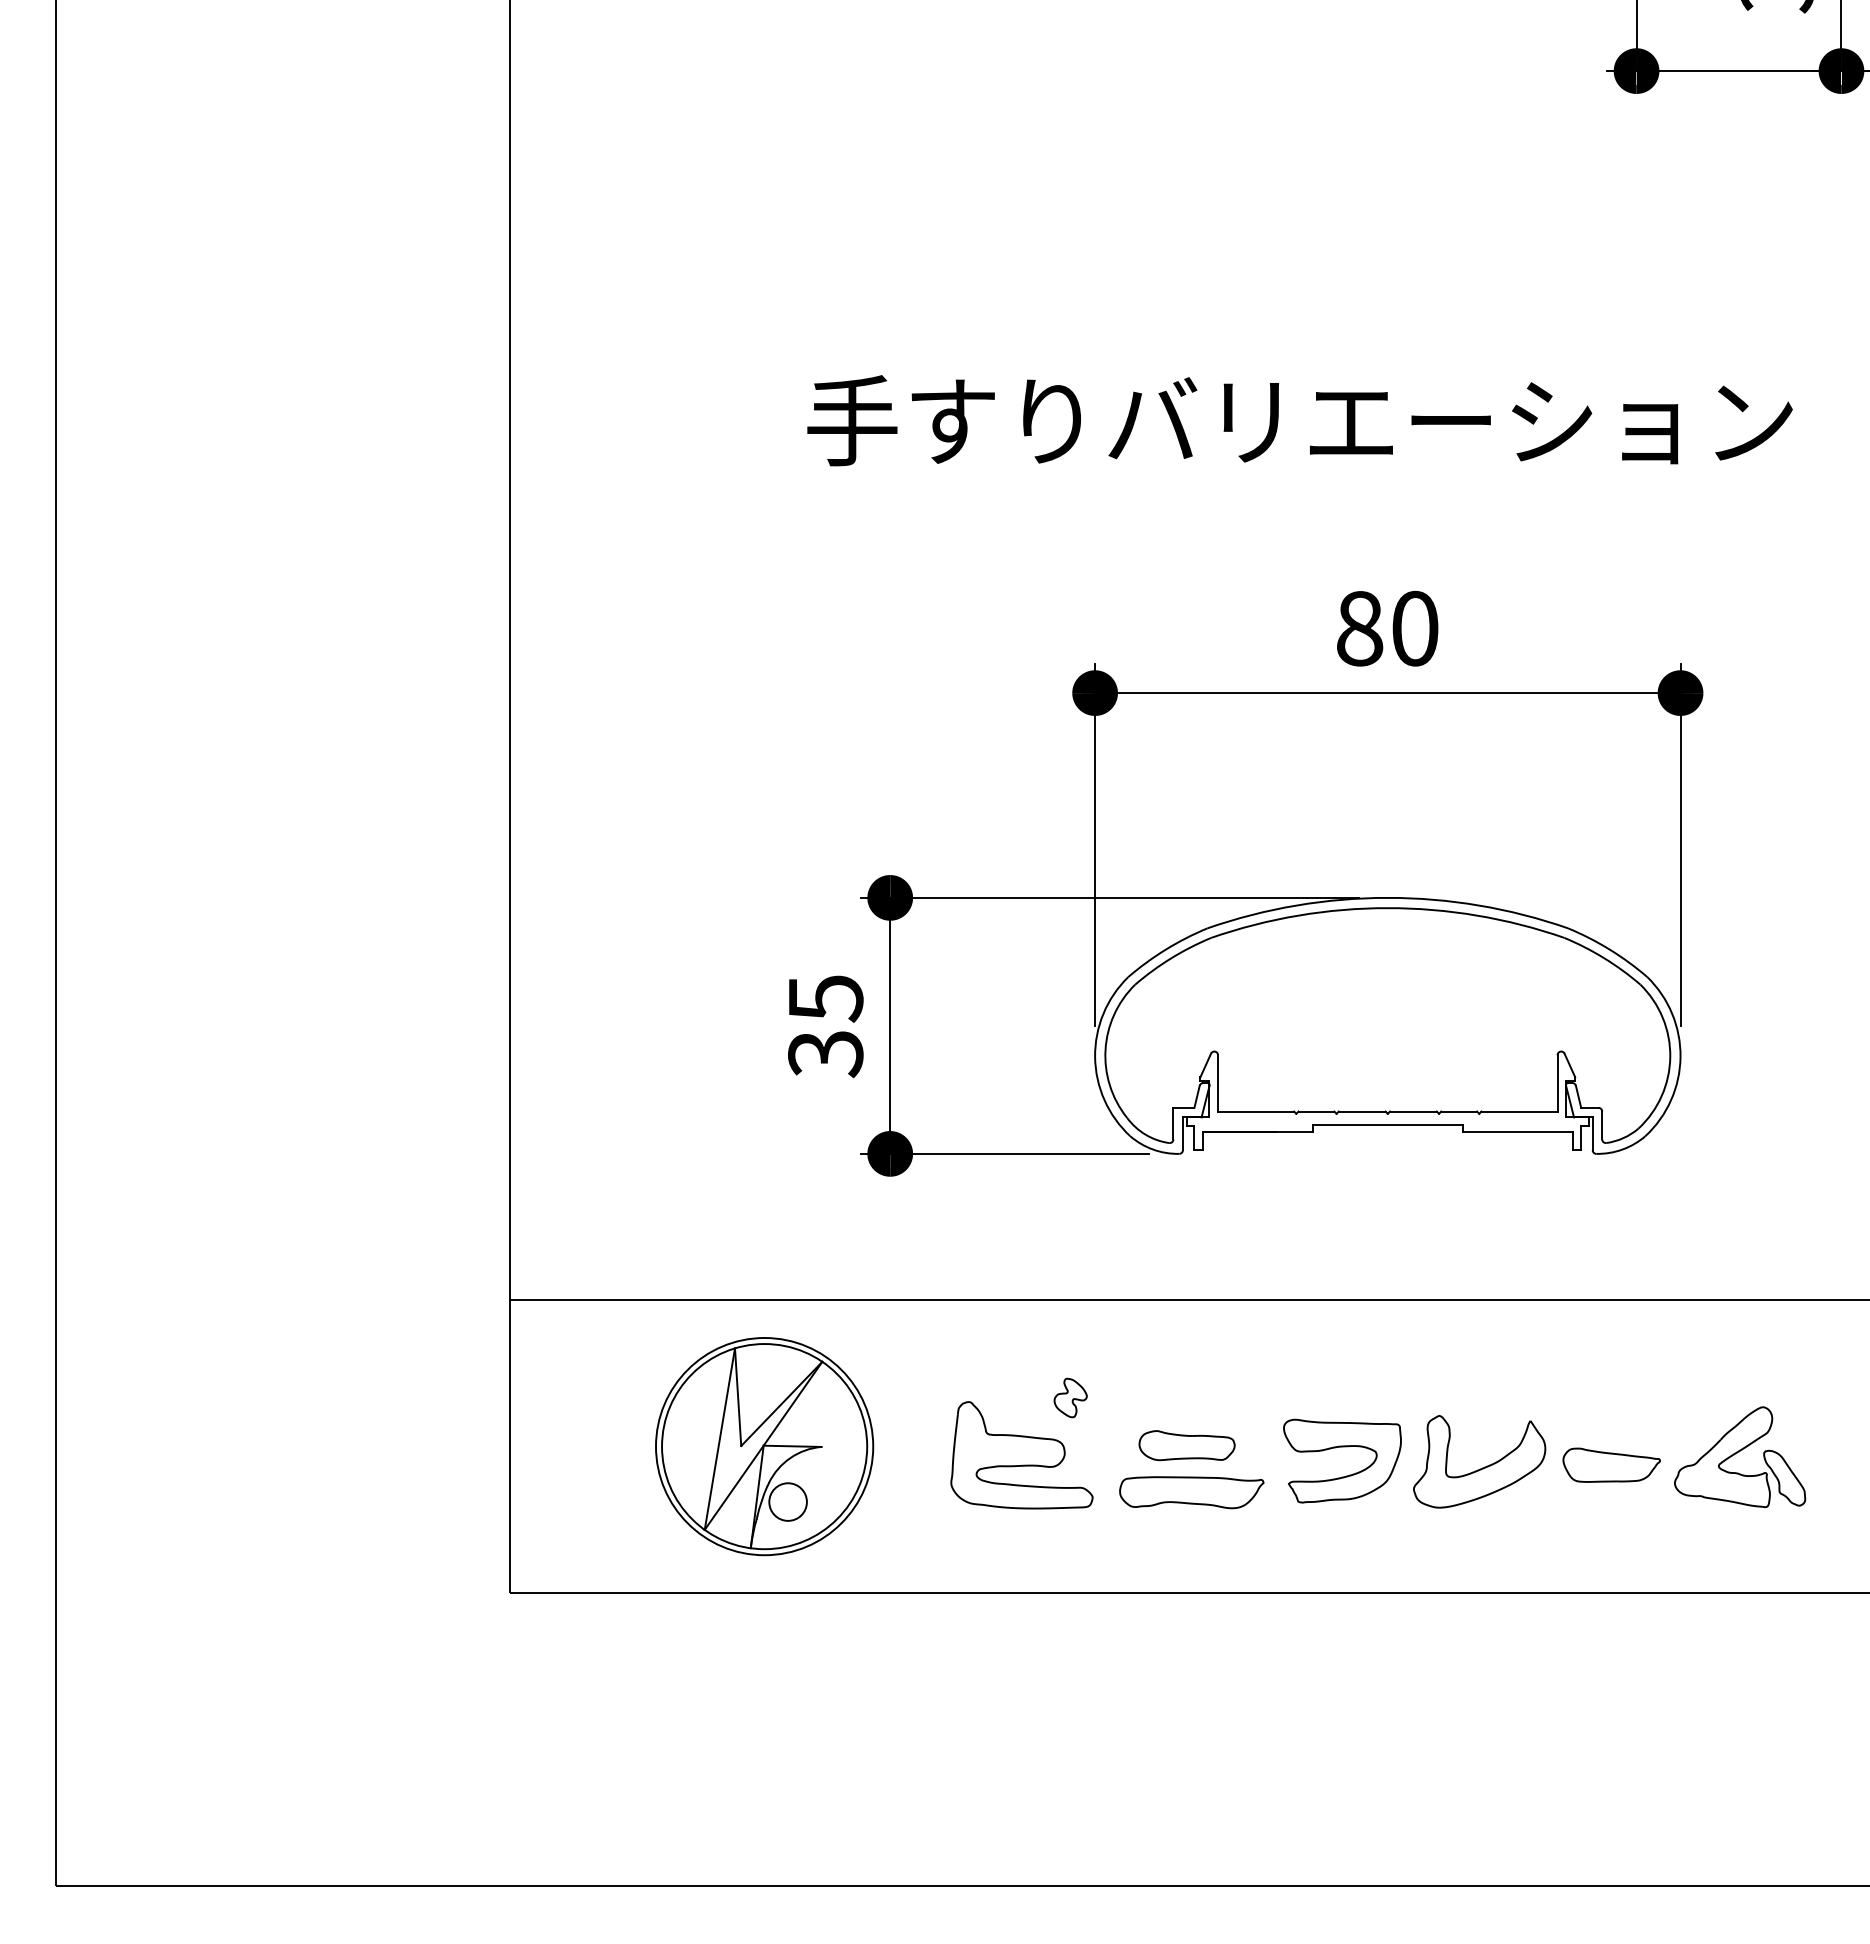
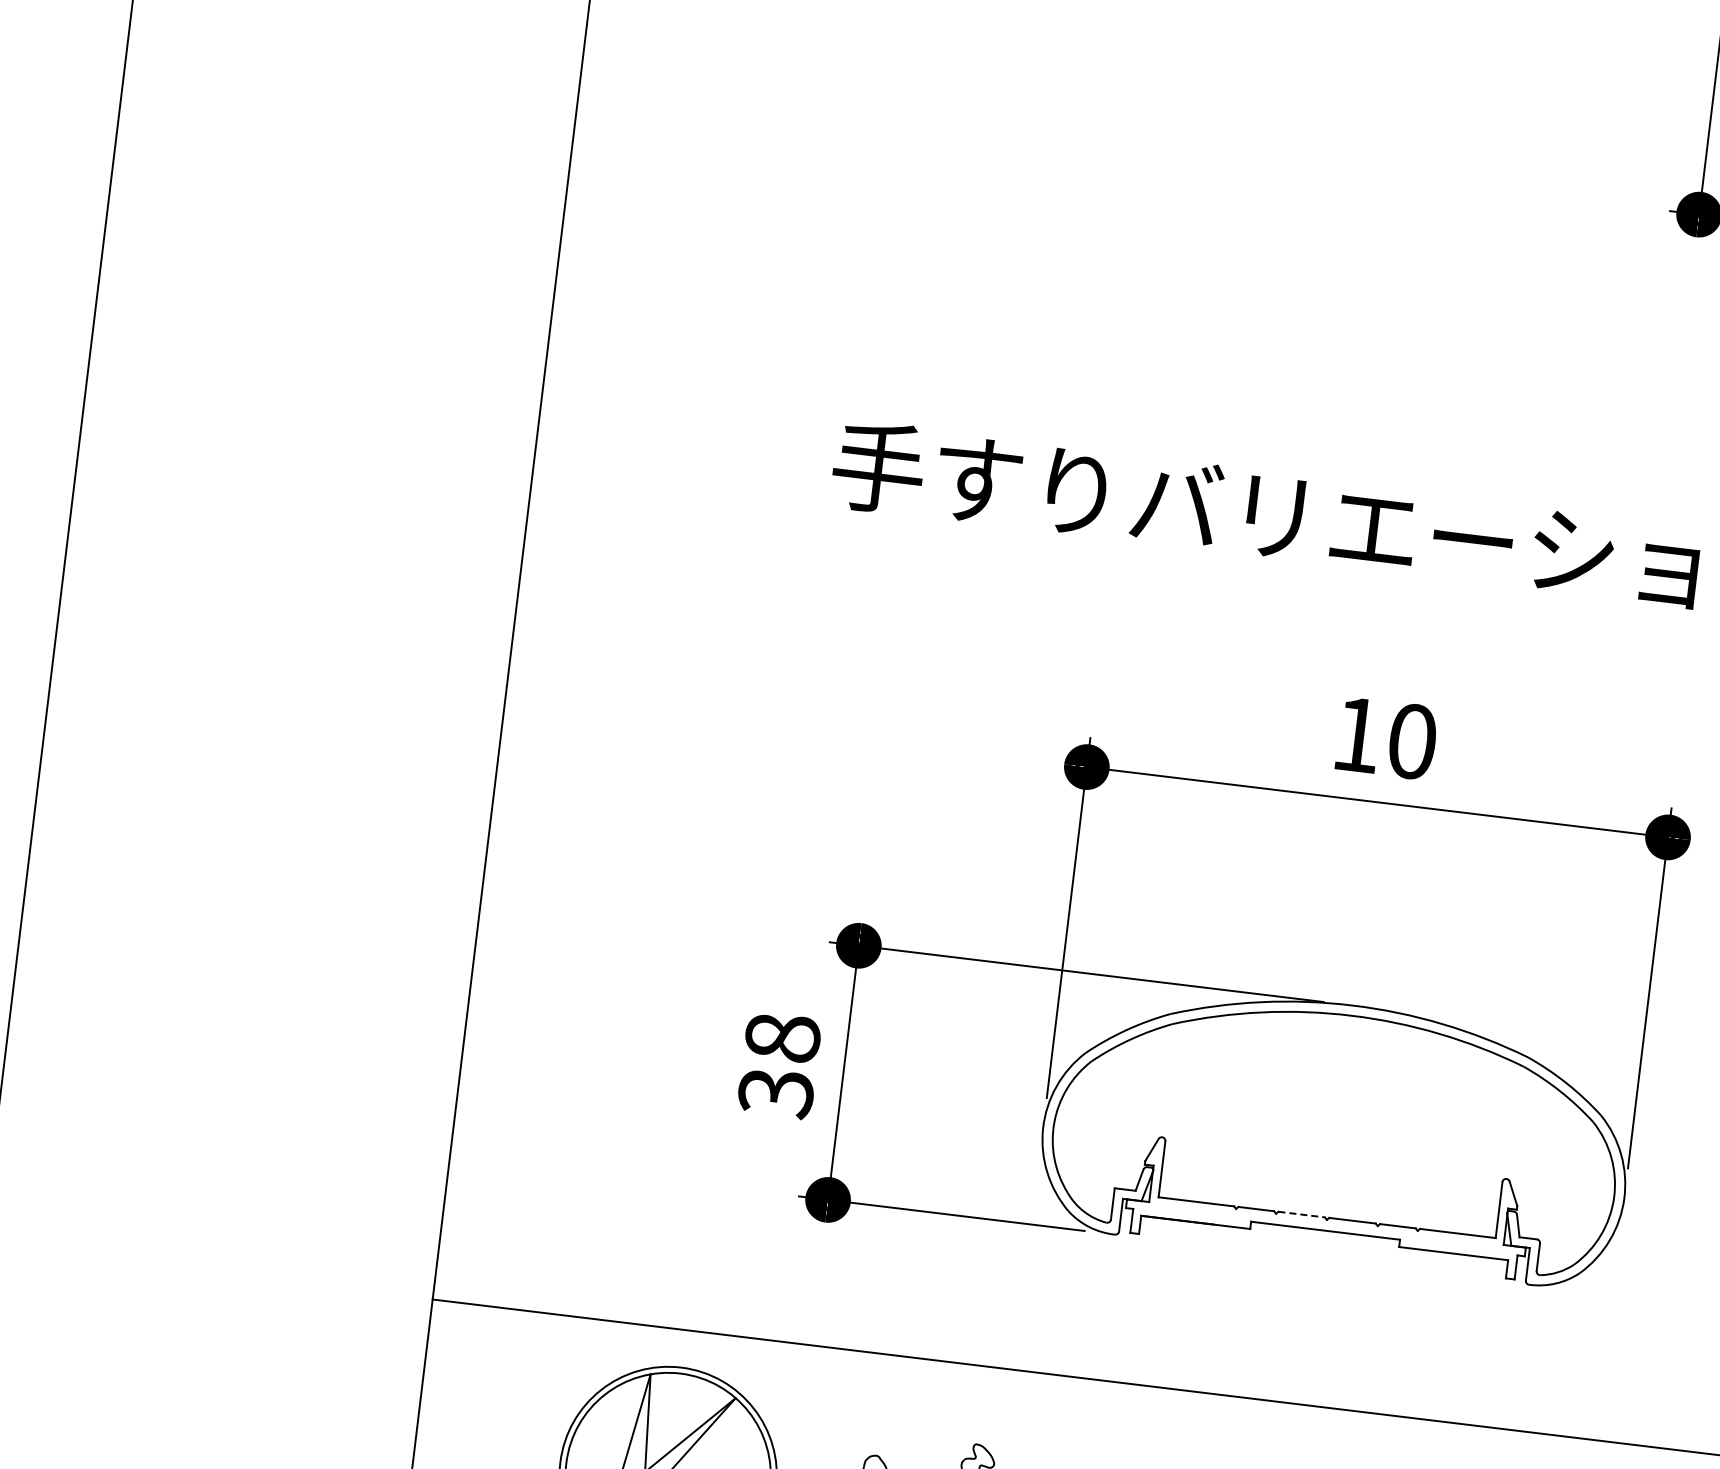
text: (1360, 628) -> (1358, 734), 80 -> 10
text: (825, 998) -> (782, 1037), 35 -> 38
line: (1362, 1111) -> (1302, 1214), solid -> dashed

